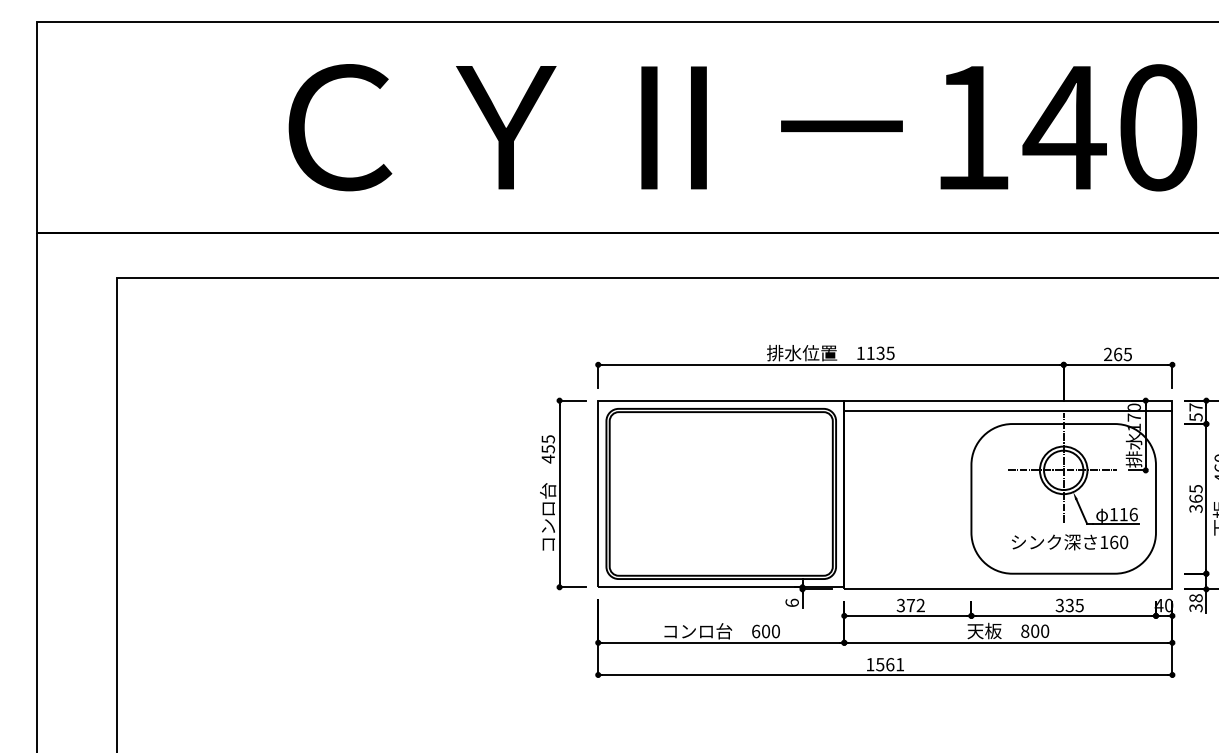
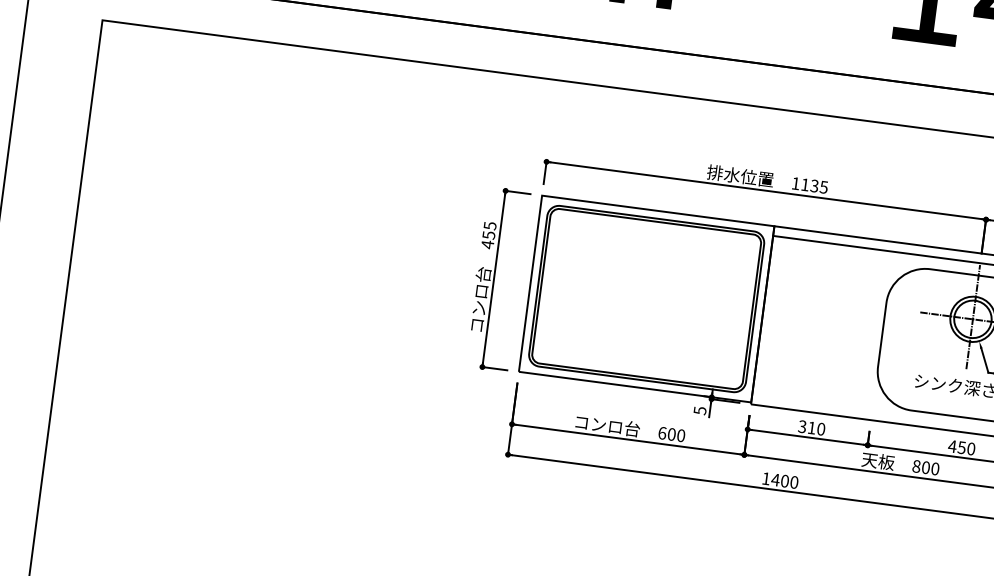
text: (791, 602) -> (699, 410), 6 -> 5
text: (915, 605) -> (816, 428), 372 -> 310
text: (1069, 605) -> (961, 447), 335 -> 450
text: (889, 664) -> (784, 480), 1561 -> 1400

